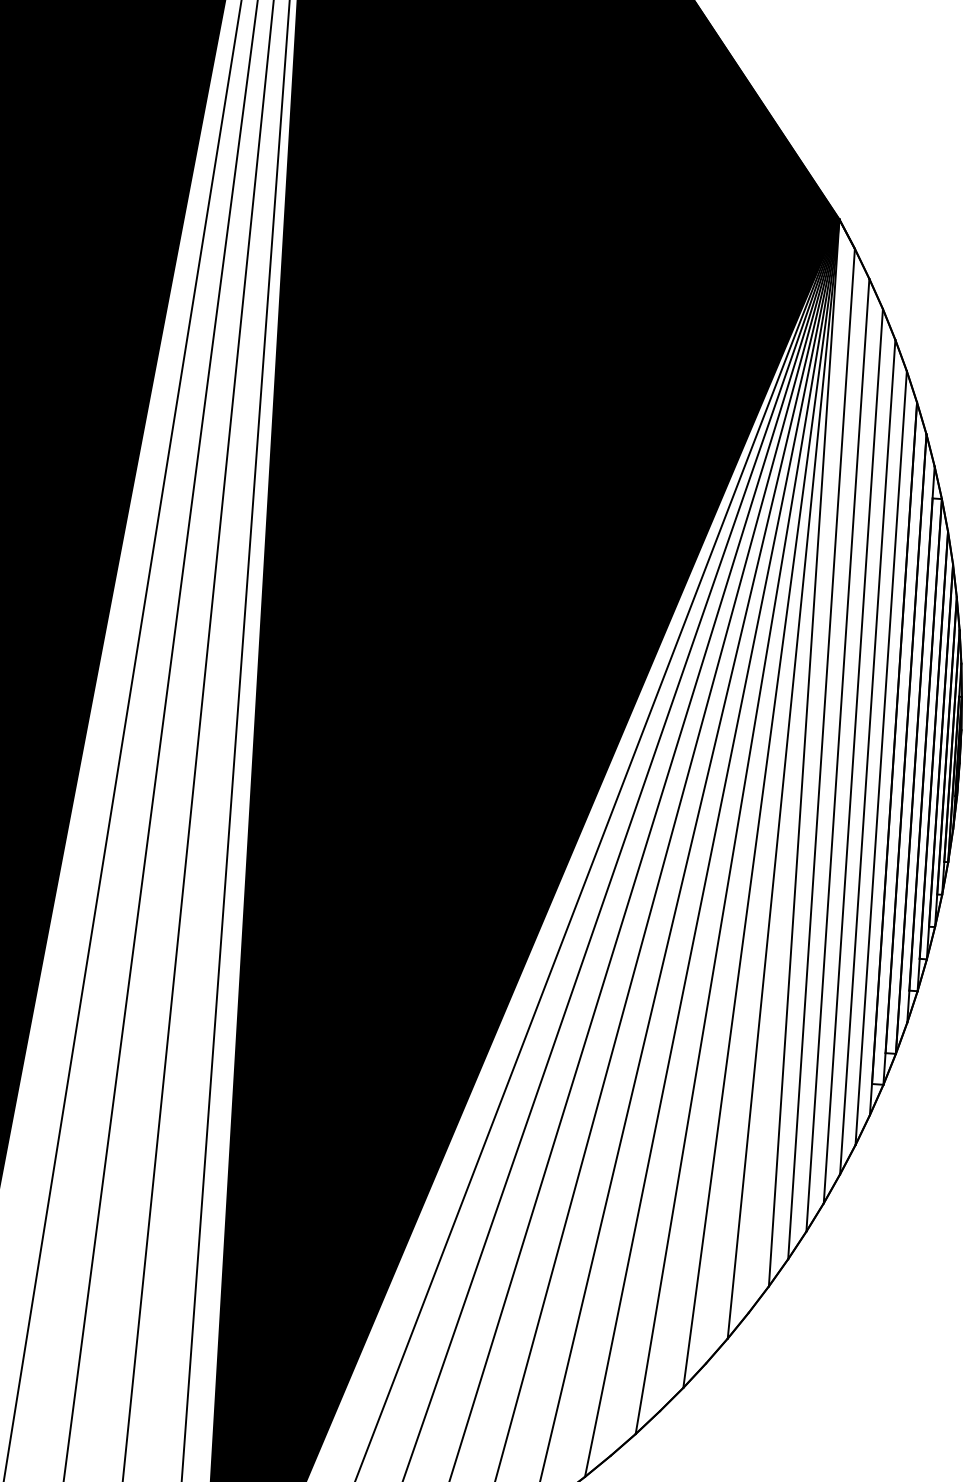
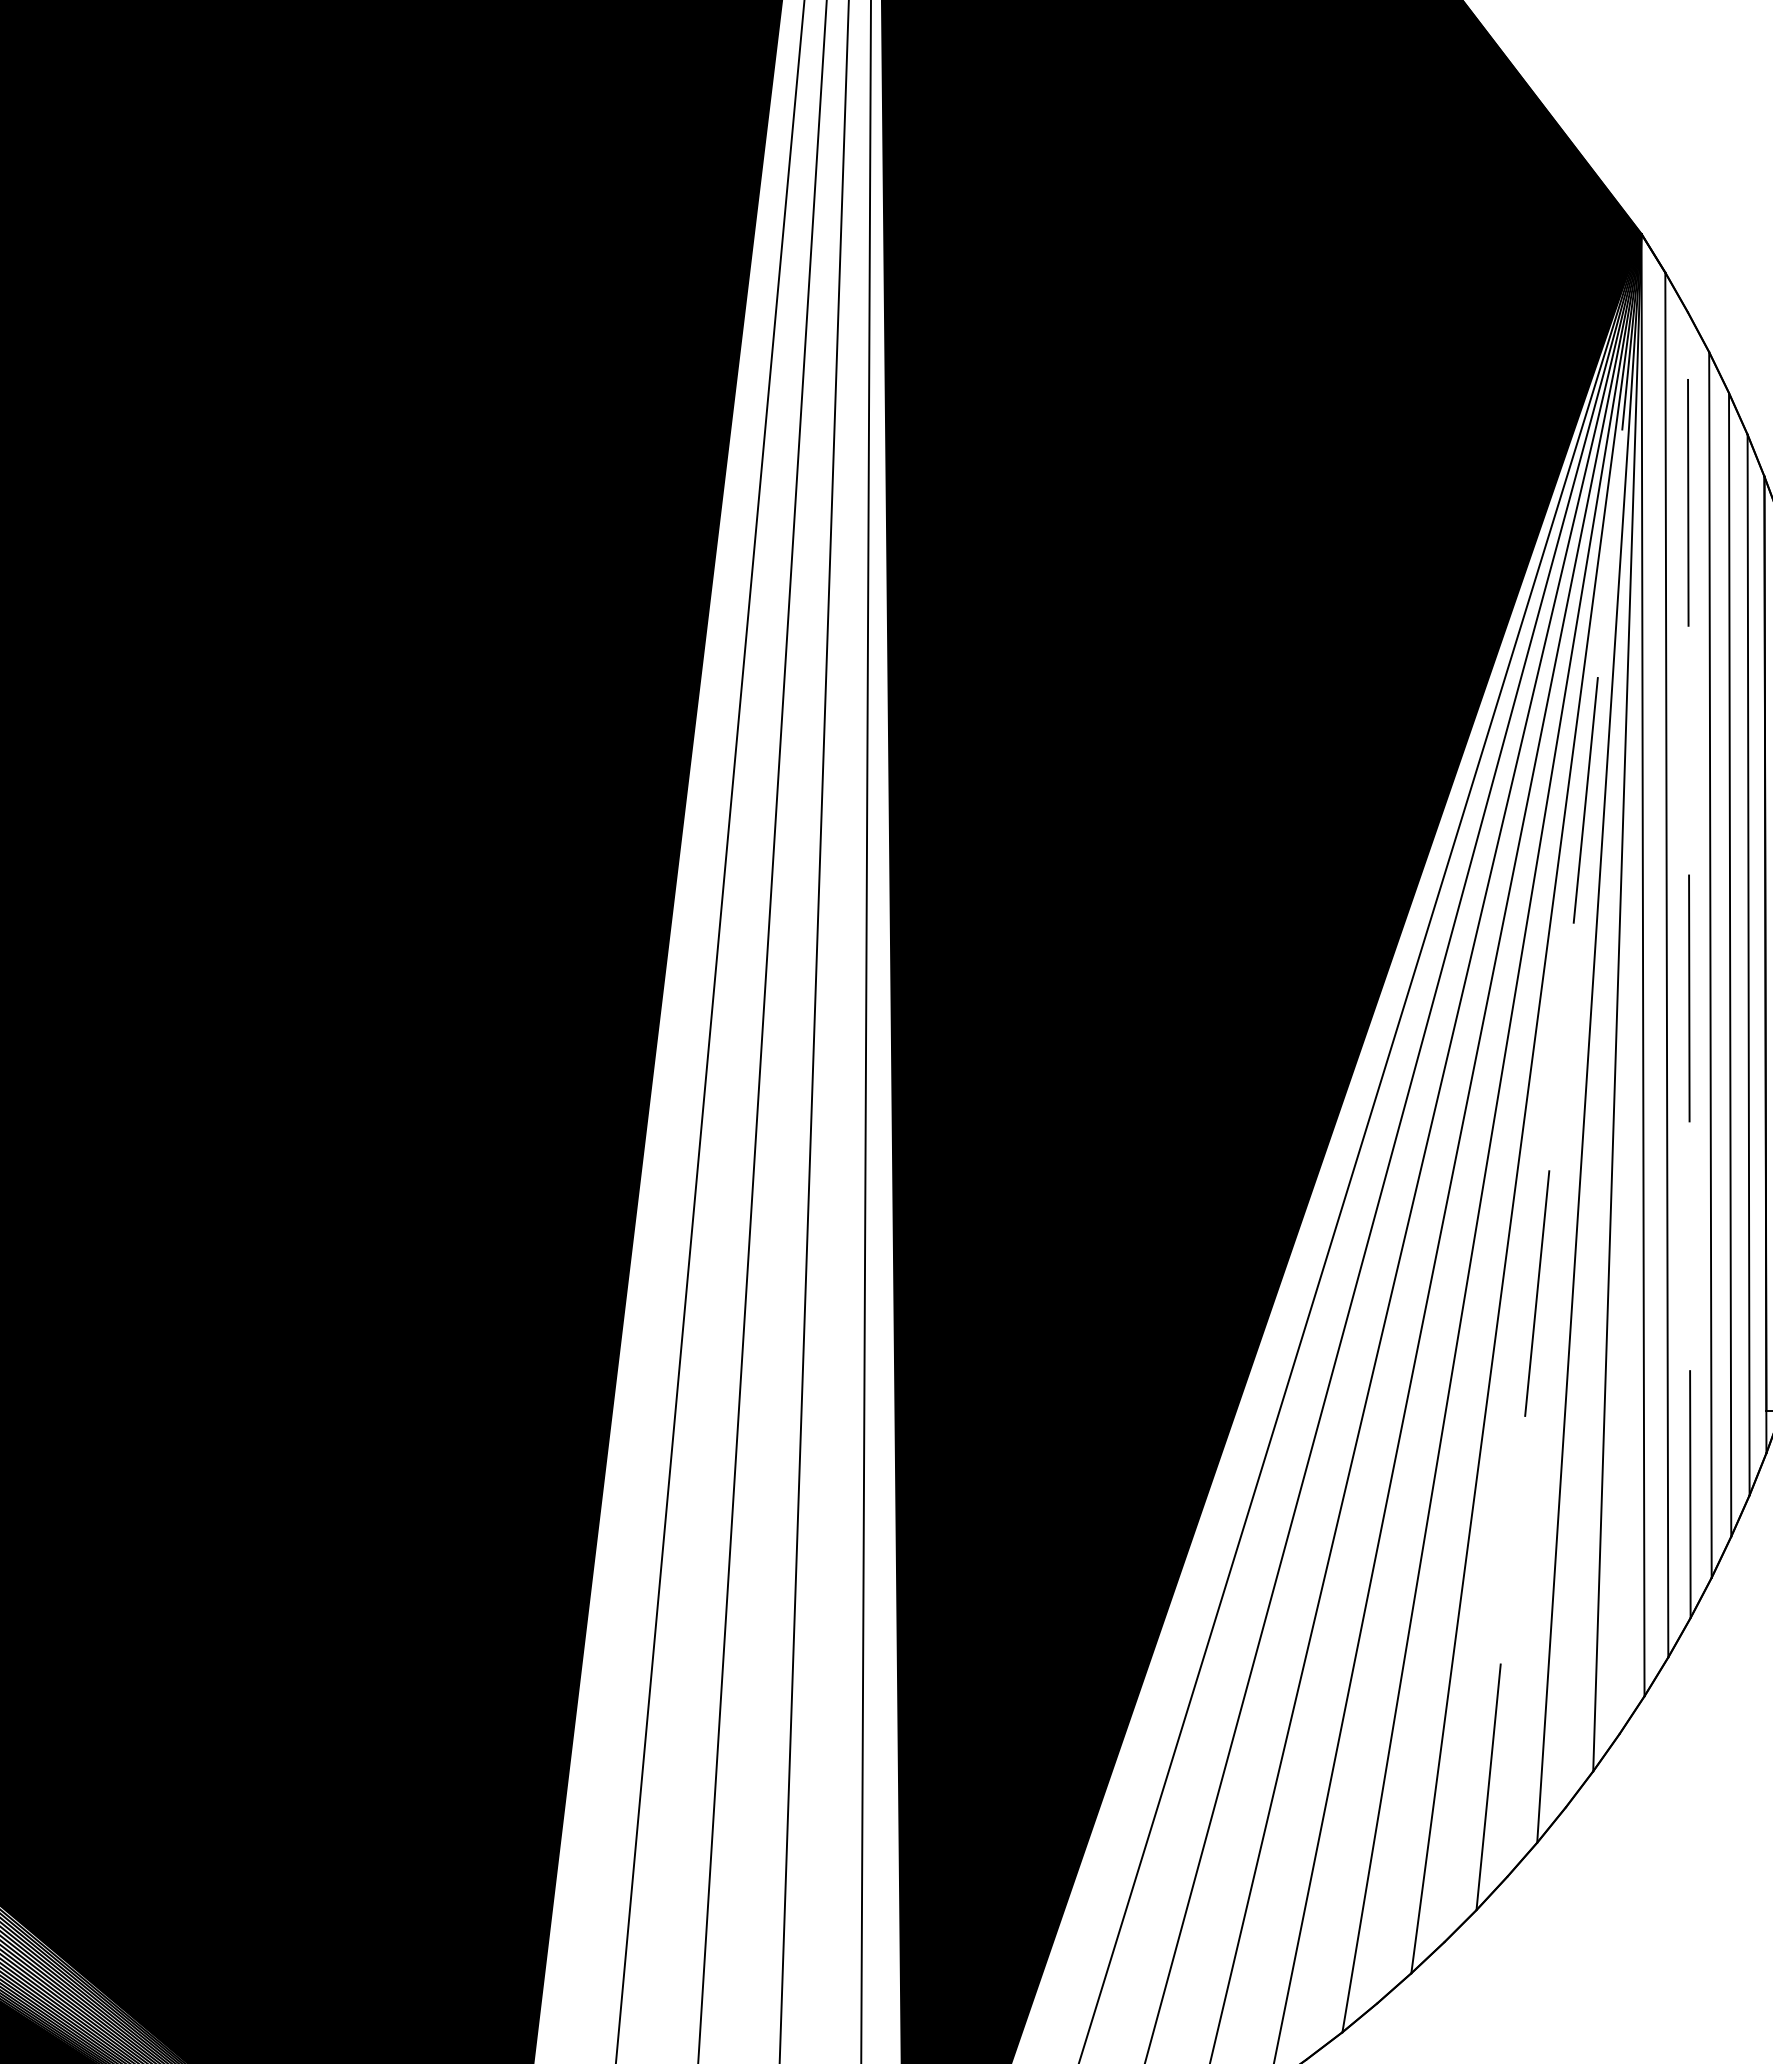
line: (838, 755) -> (1689, 965), solid -> dashed
line: (737, 827) -> (1559, 1072), solid -> dashed

